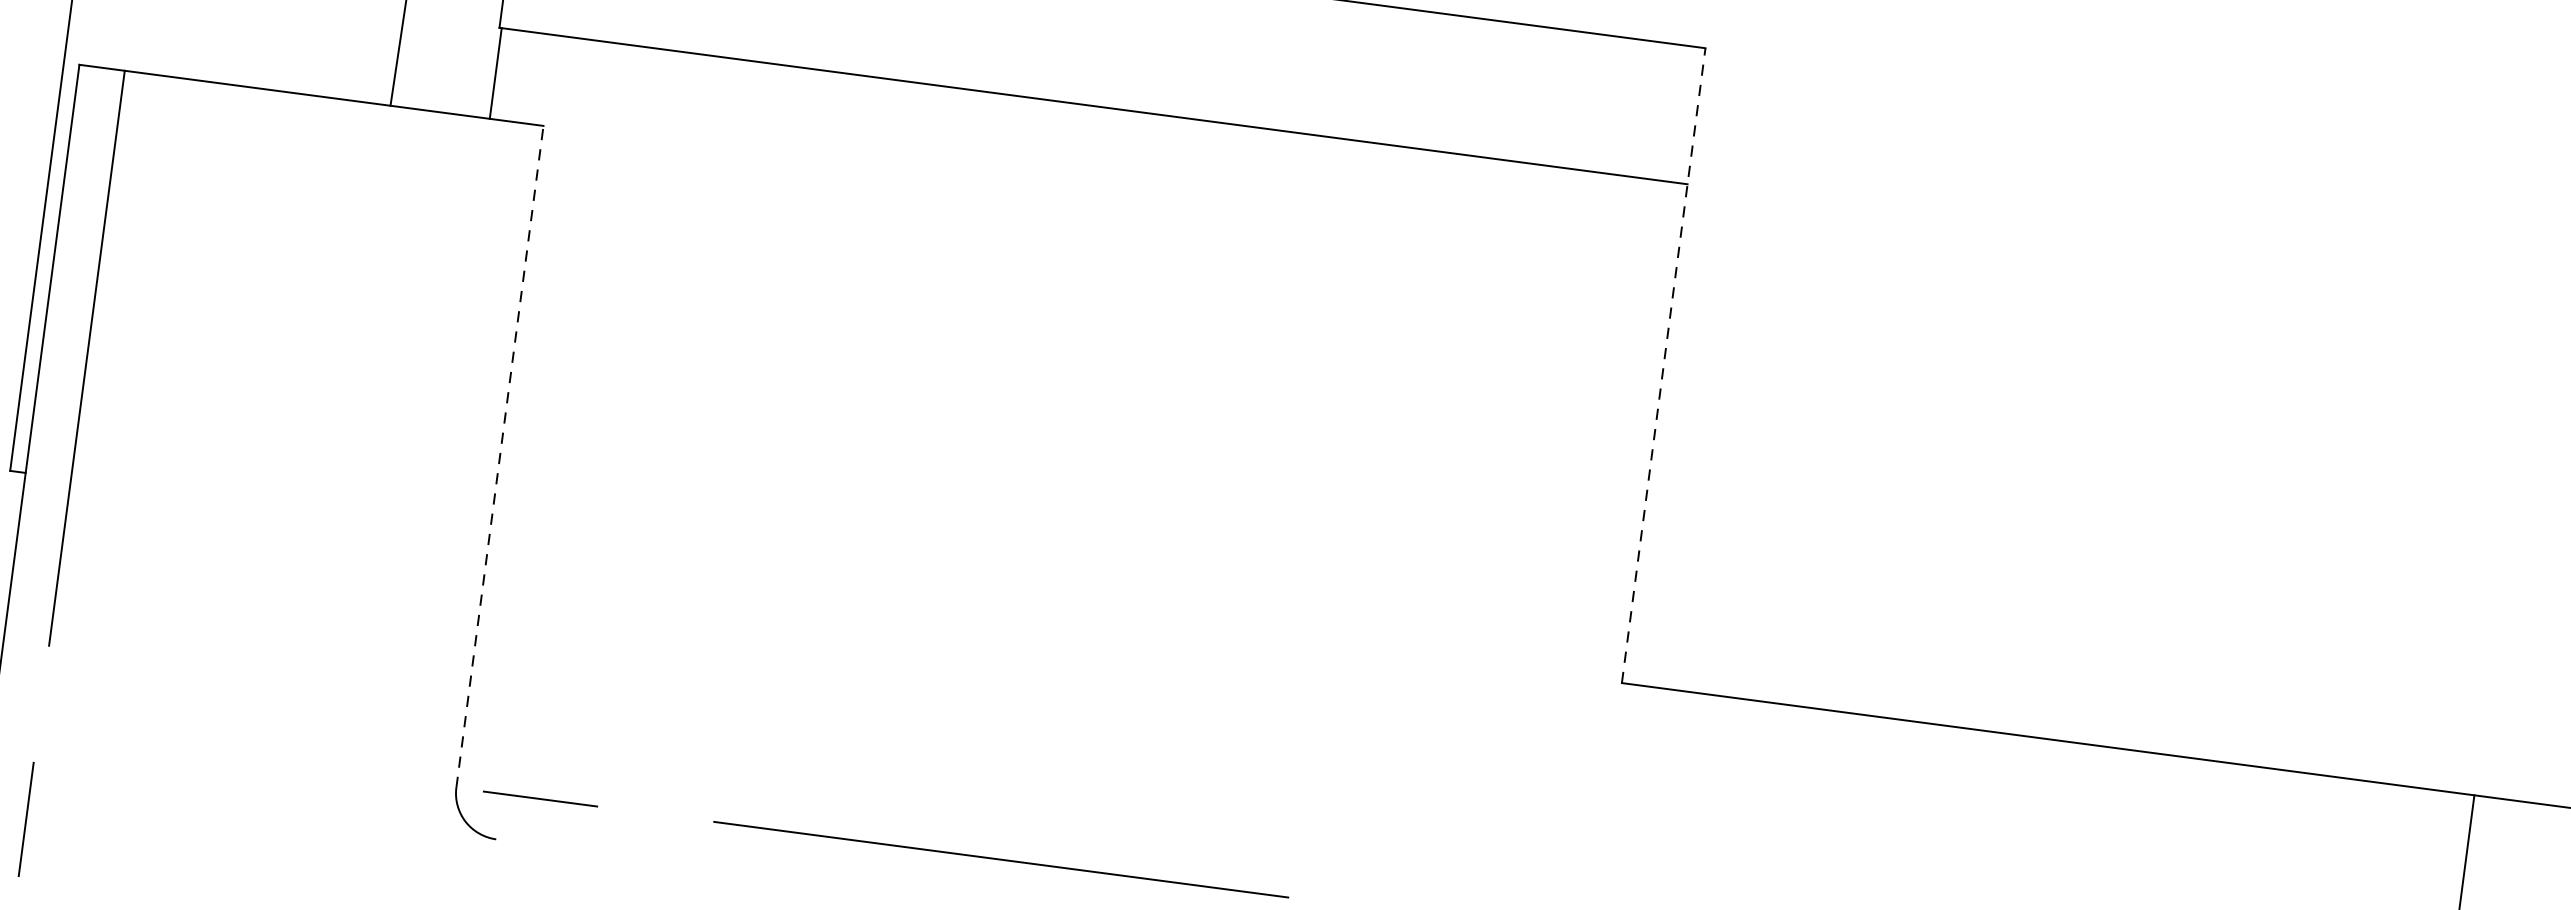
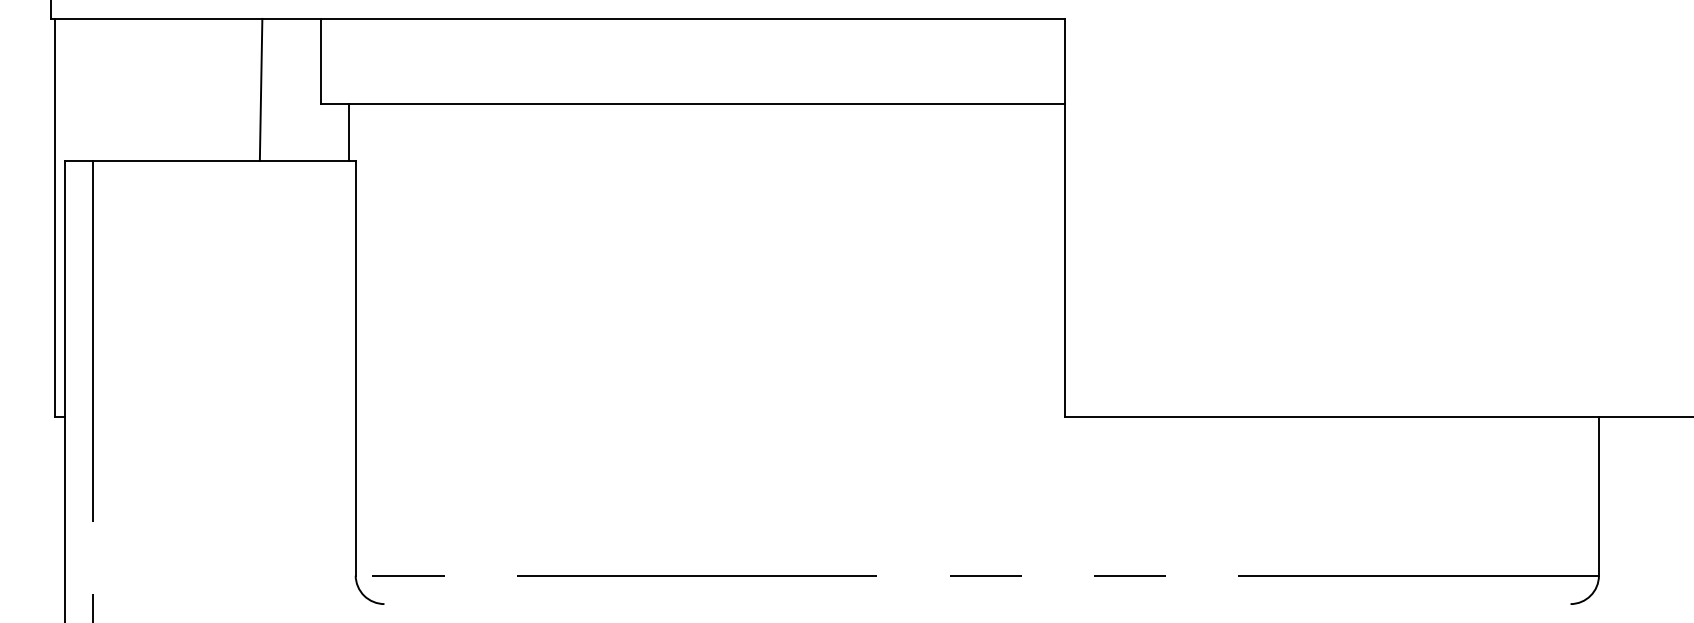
line: (496, 73) -> (349, 132), moved
line: (1663, 365) -> (1064, 217), dashed -> solid
line: (499, 455) -> (355, 367), dashed -> solid

